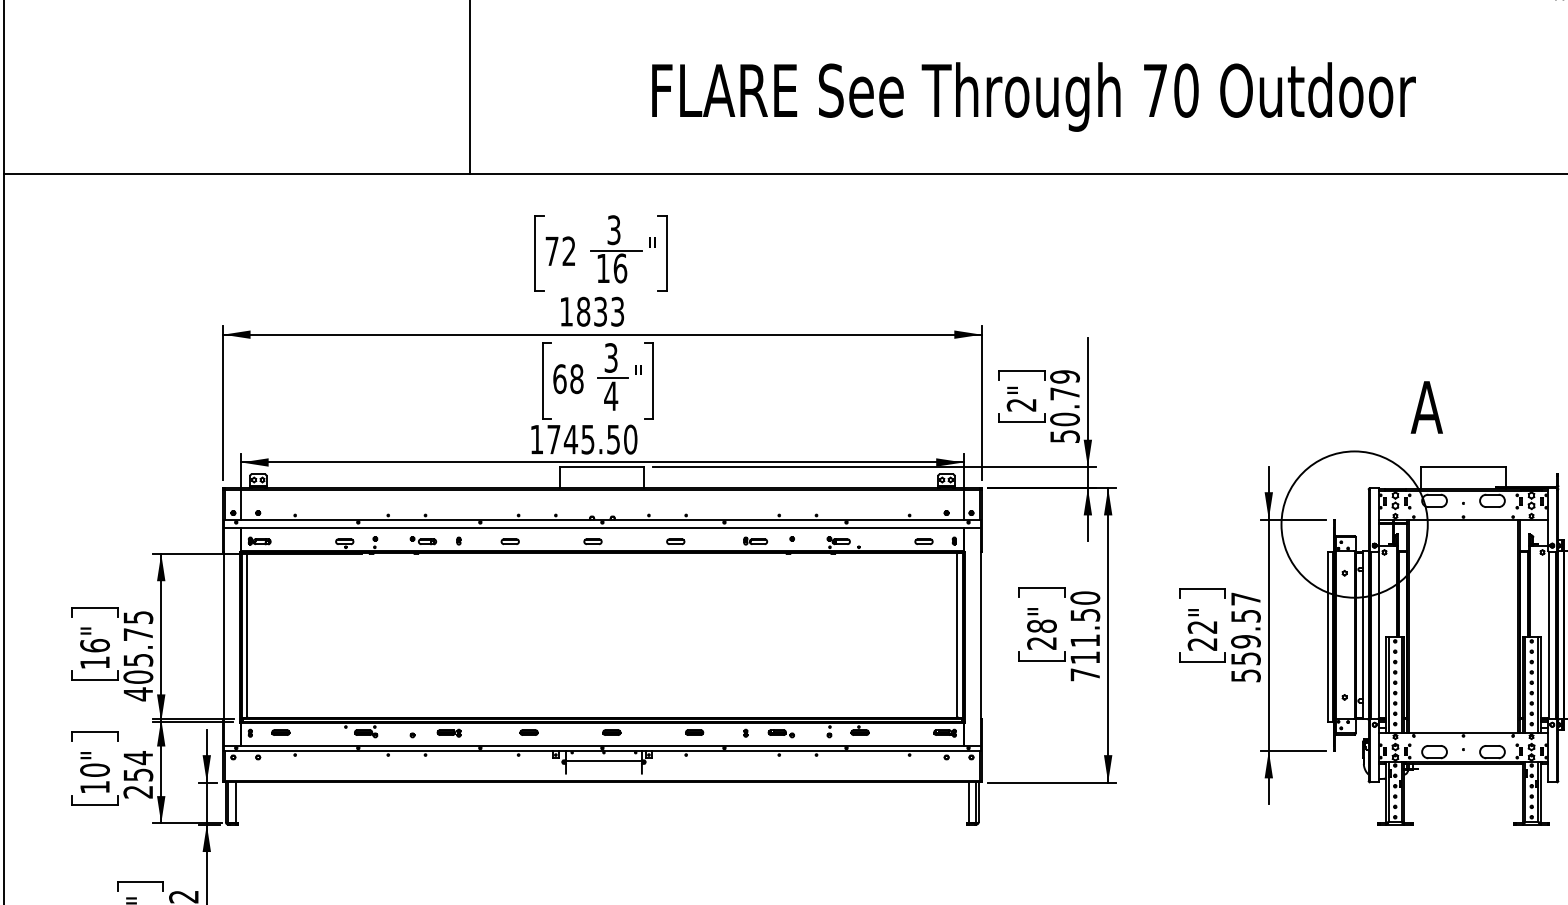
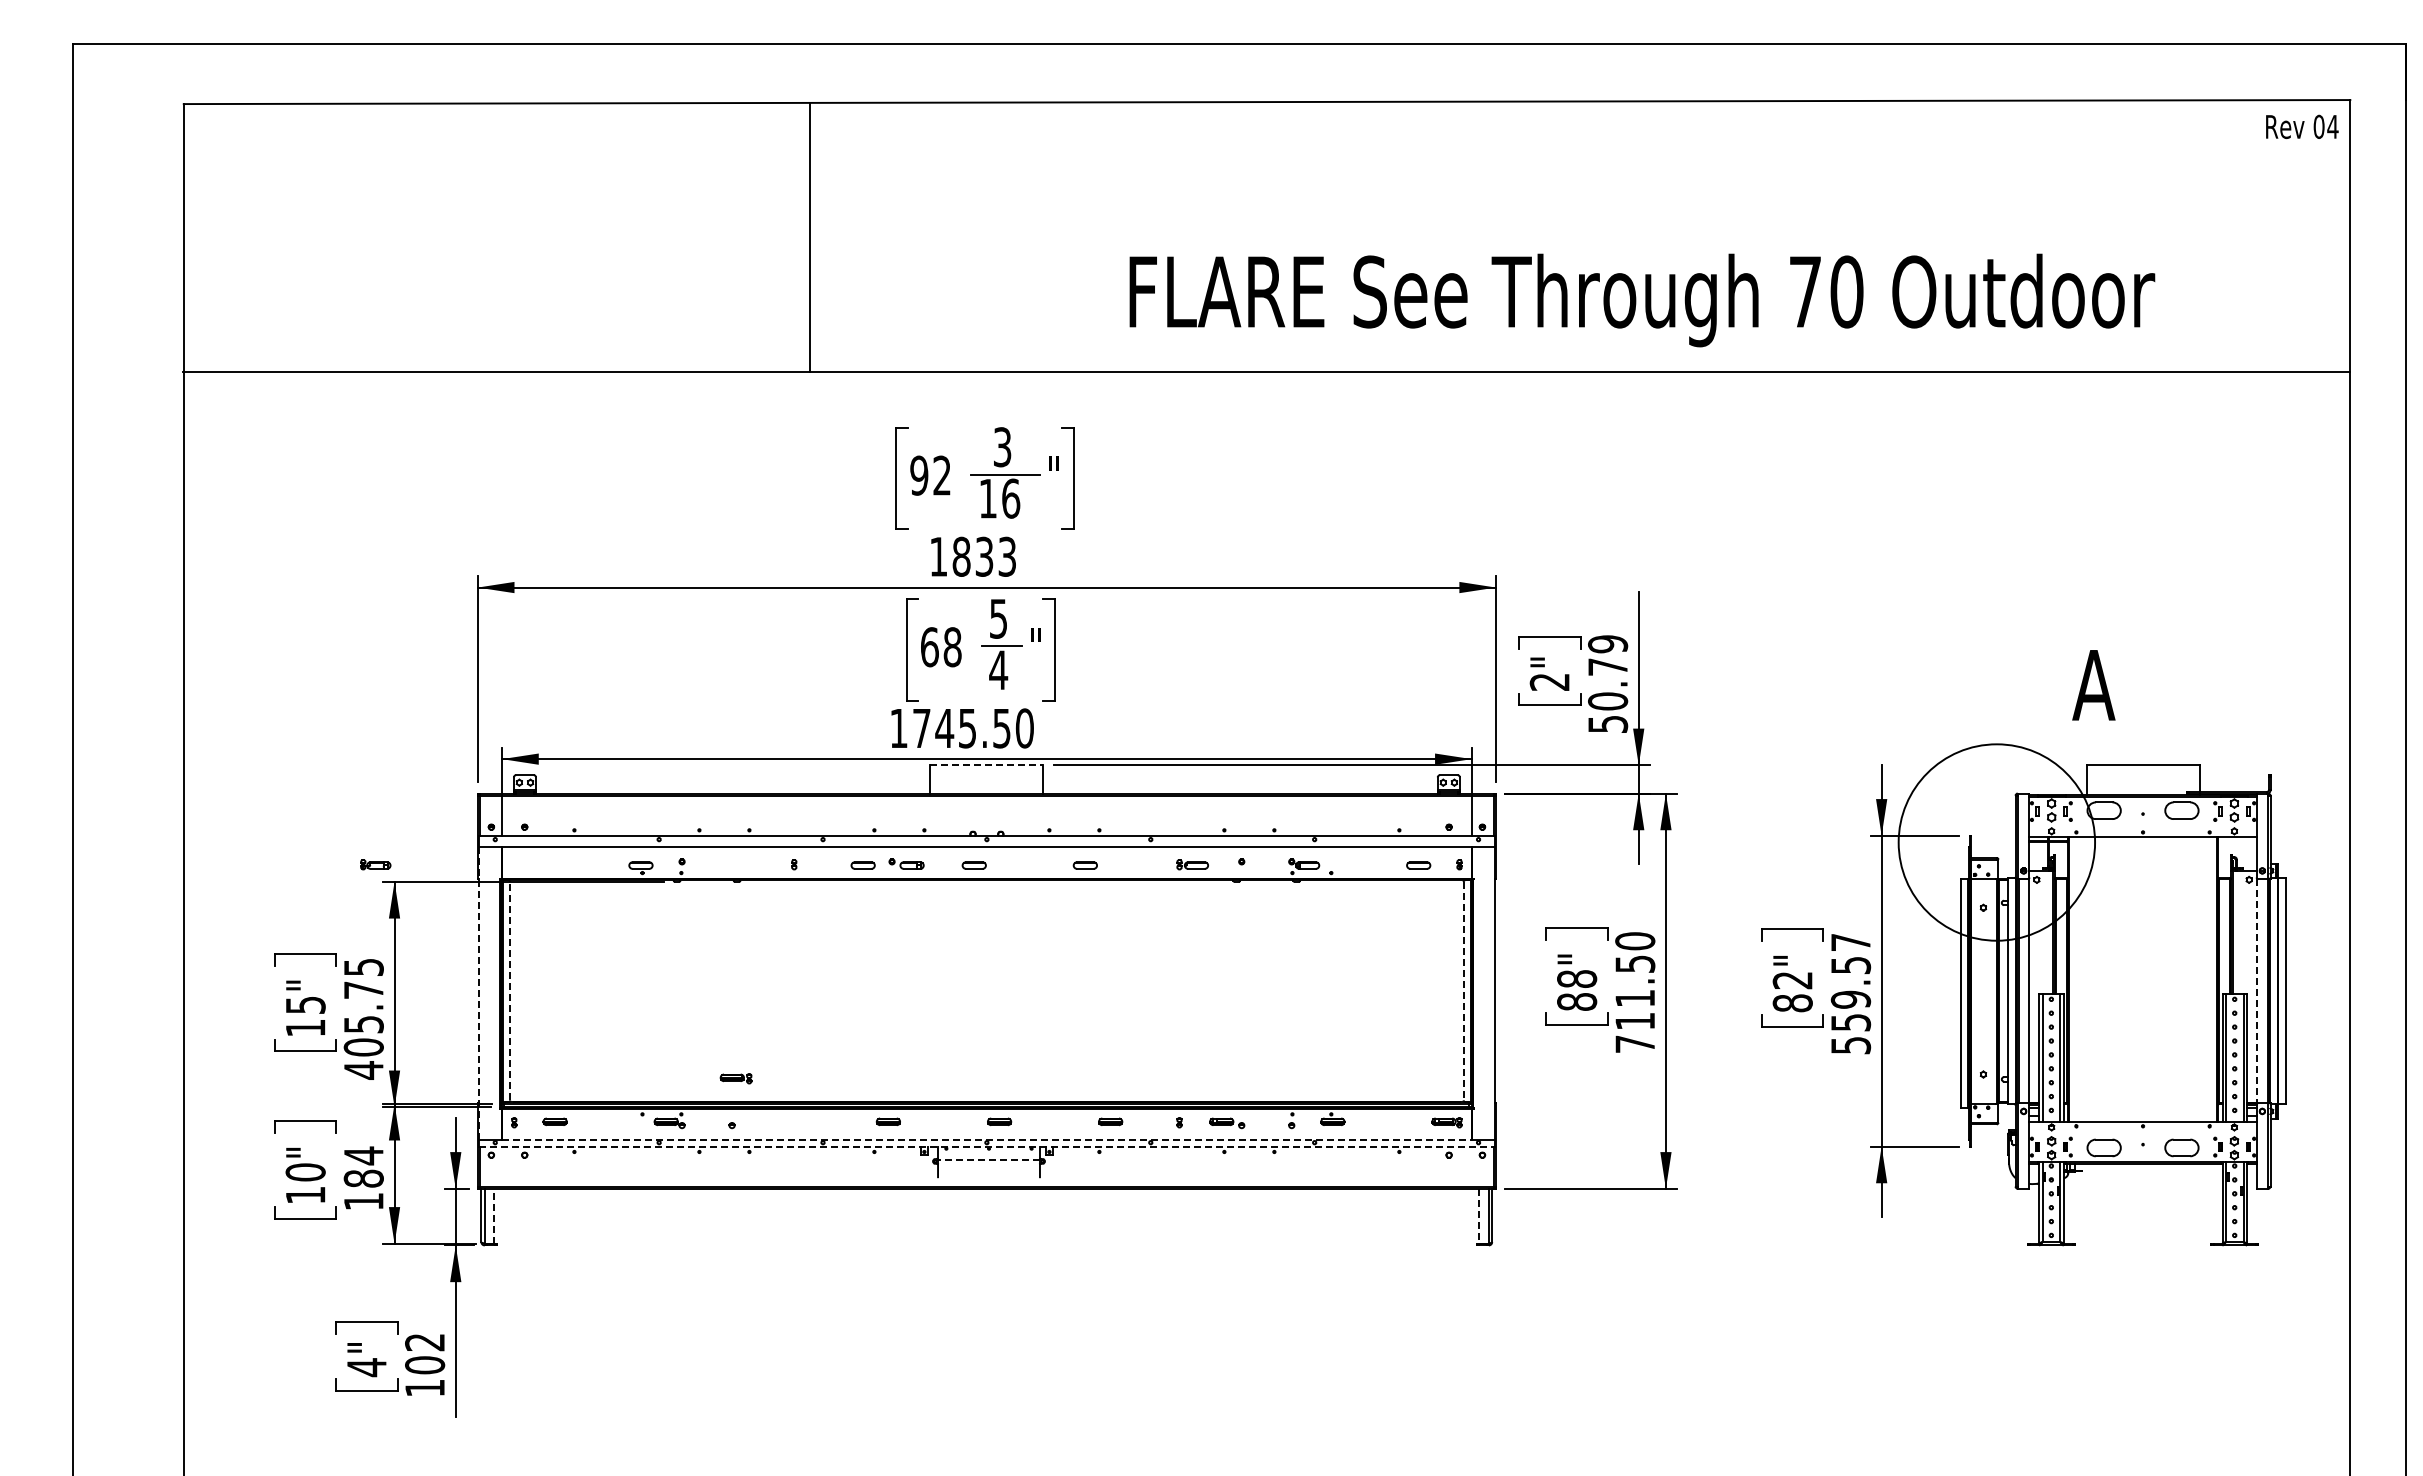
text: (1034, 97) -> (1642, 300), moved
text: (552, 251) -> (919, 475), 72 -> 92
text: (611, 357) -> (998, 618), 3 -> 5
line: (602, 467) -> (987, 765), solid -> dashed
part: (259, 540) -> (375, 864), moved
part: (423, 540) -> (906, 863), moved
line: (247, 634) -> (510, 990), solid -> dashed
line: (957, 635) -> (1463, 991), solid -> dashed
line: (1548, 635) -> (2257, 991), solid -> dashed
line: (223, 637) -> (478, 993), solid -> dashed
text: (1042, 642) -> (1577, 1001), 28" -> 88"
text: (1202, 644) -> (1792, 1003), 22" -> 82"
text: (94, 645) -> (305, 1005), 16" -> 15"
part: (448, 733) -> (735, 1078), moved
line: (602, 746) -> (986, 1140), solid -> dashed
line: (602, 750) -> (987, 1146), solid -> dashed
line: (604, 761) -> (989, 1160), solid -> dashed
text: (138, 783) -> (363, 1189), 254 -> 184
line: (235, 802) -> (494, 1215), solid -> dashed
line: (969, 803) -> (1479, 1216), solid -> dashed

